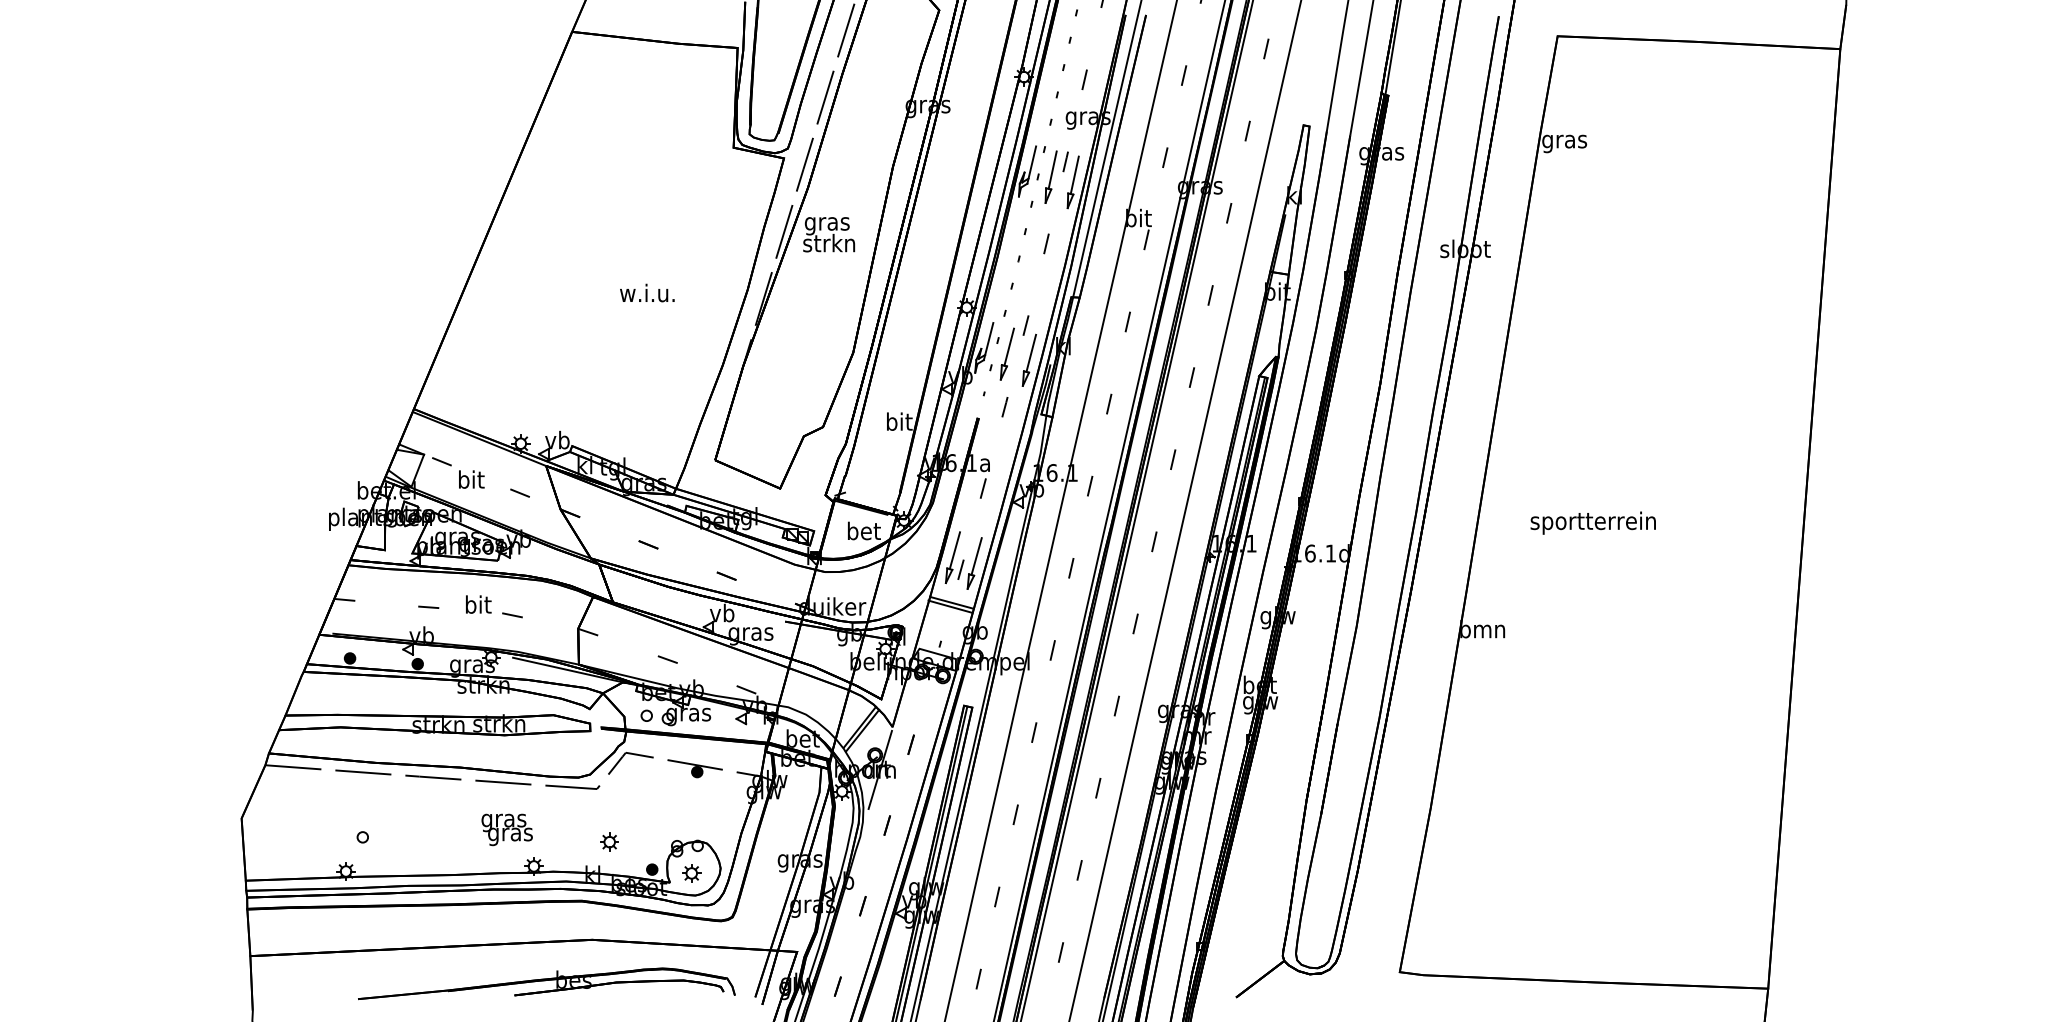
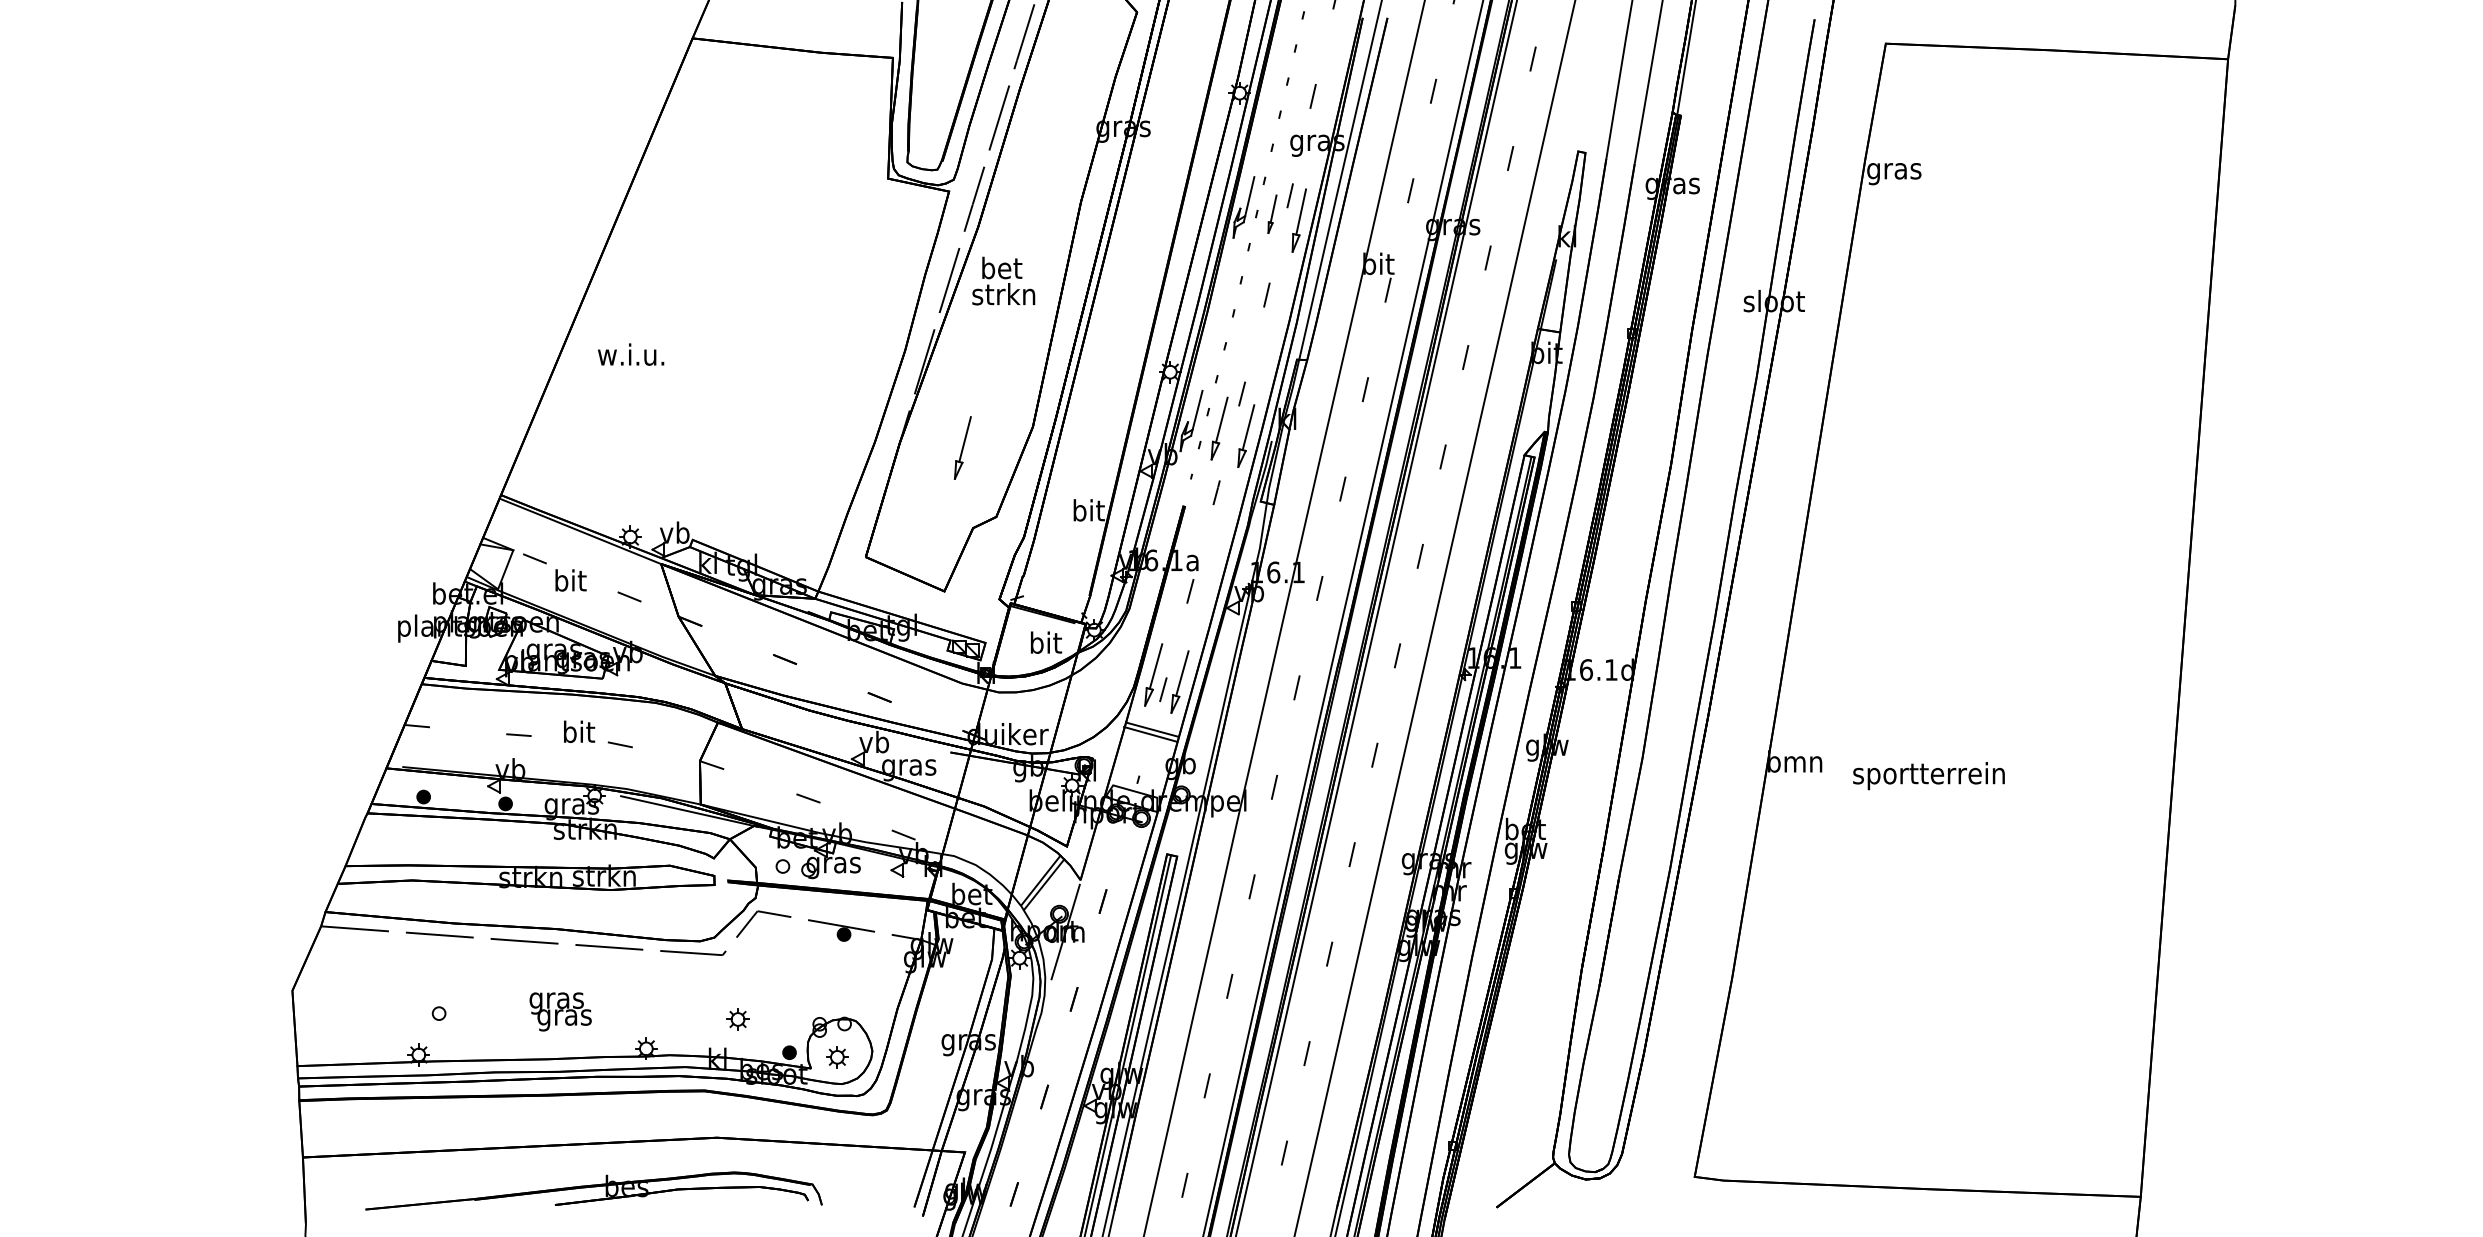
part: (1050, 176) -> (1271, 213), size x0.6
text: (826, 223) -> (1000, 270), gras -> bet
text: (647, 292) -> (631, 353), moved
part: (794, 369) -> (961, 447), added
text: (1592, 522) -> (1928, 775), moved
text: (863, 530) -> (1045, 642), bet -> bit
text: (506, 829) -> (559, 1011), moved
part: (546, 983) -> (593, 1190), moved

